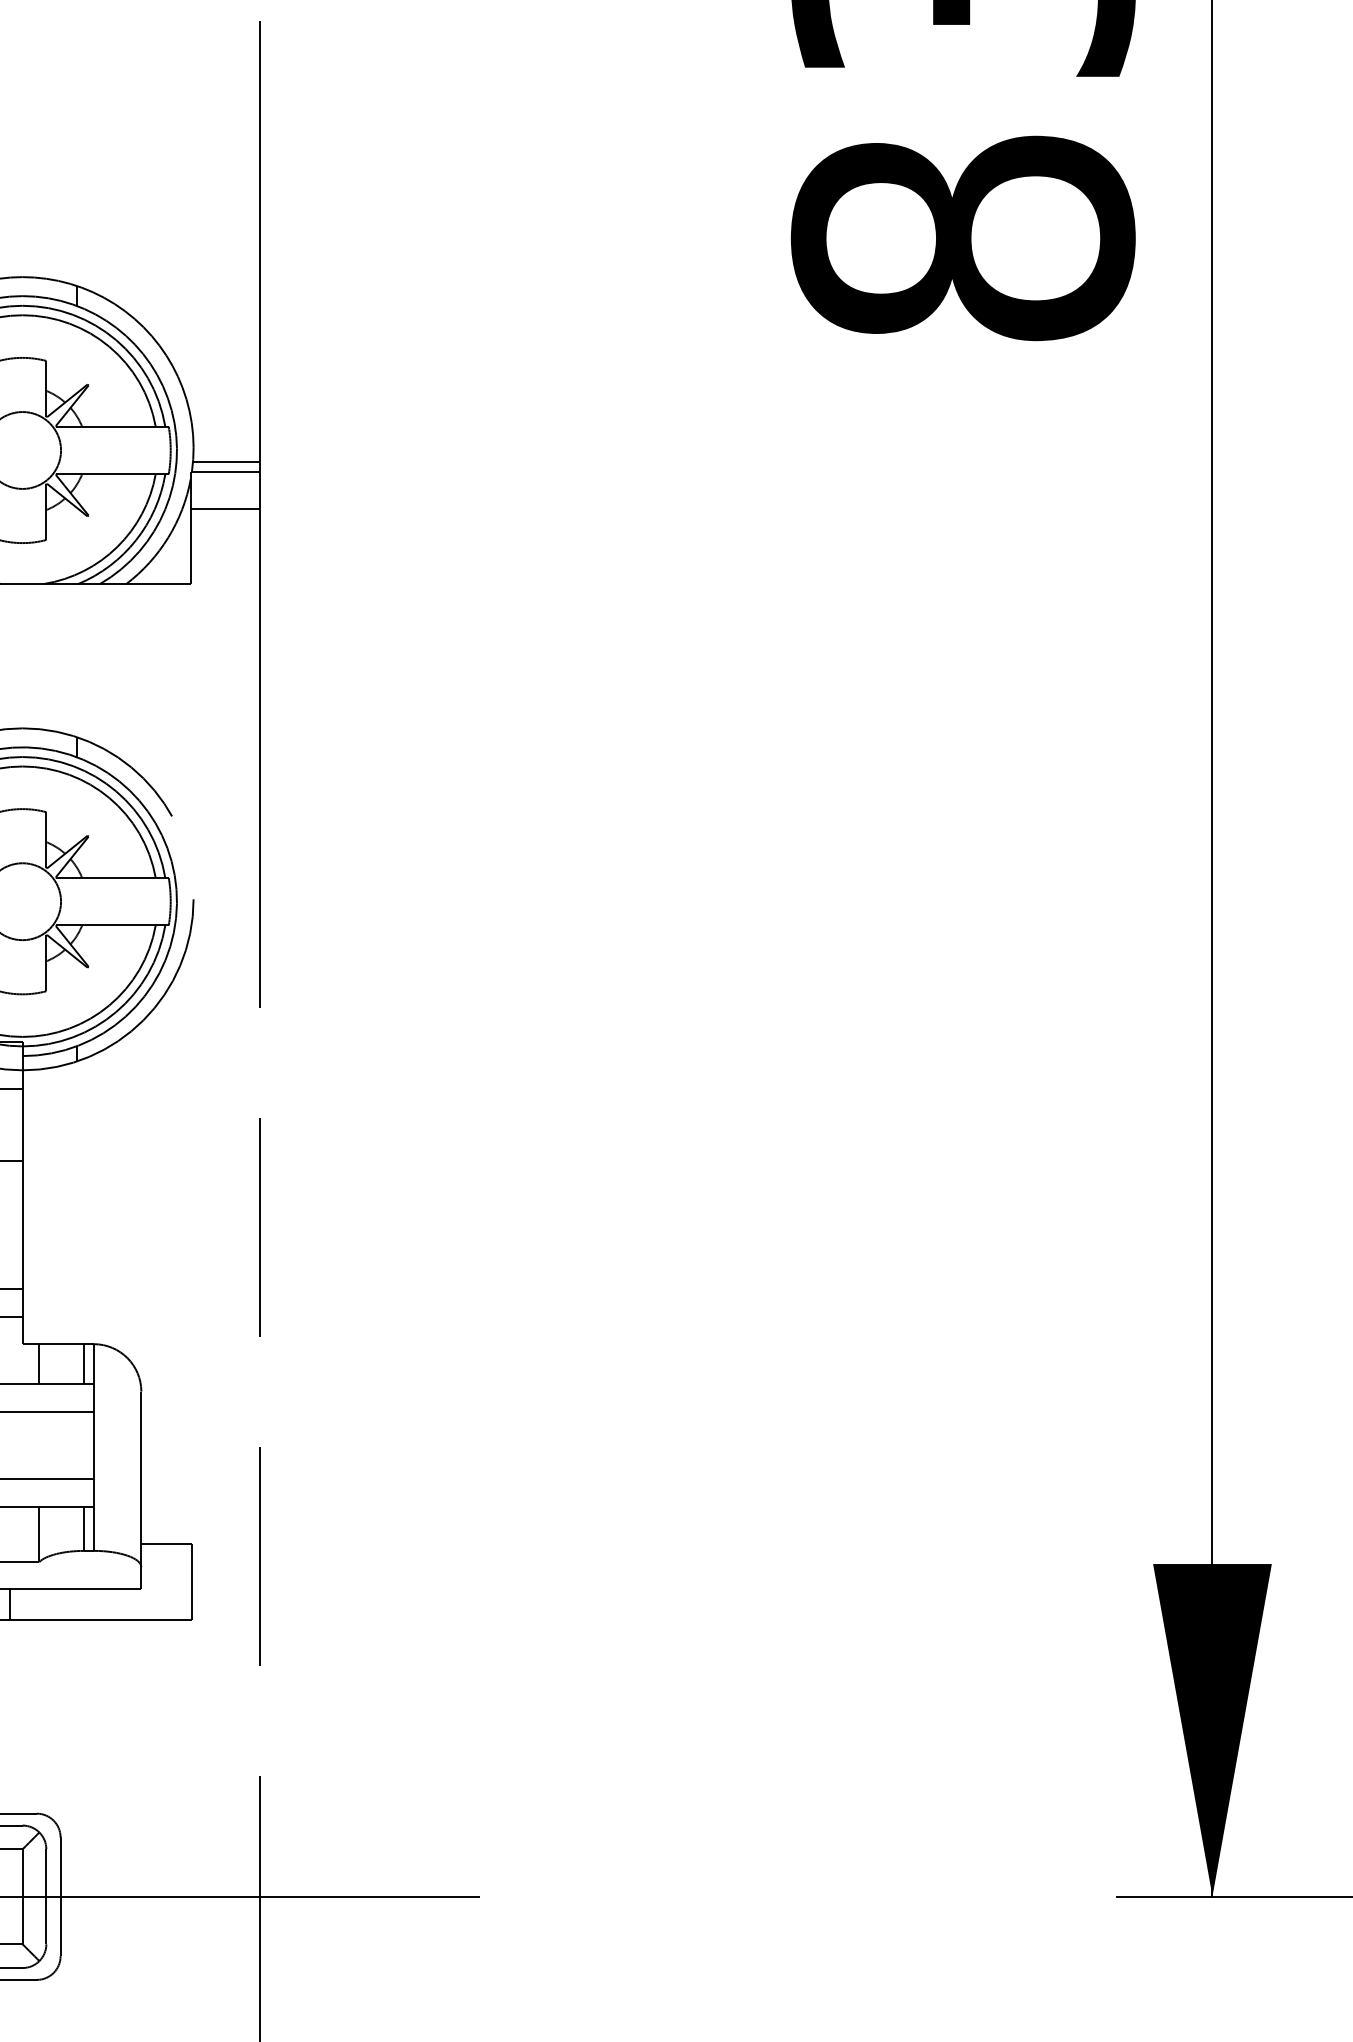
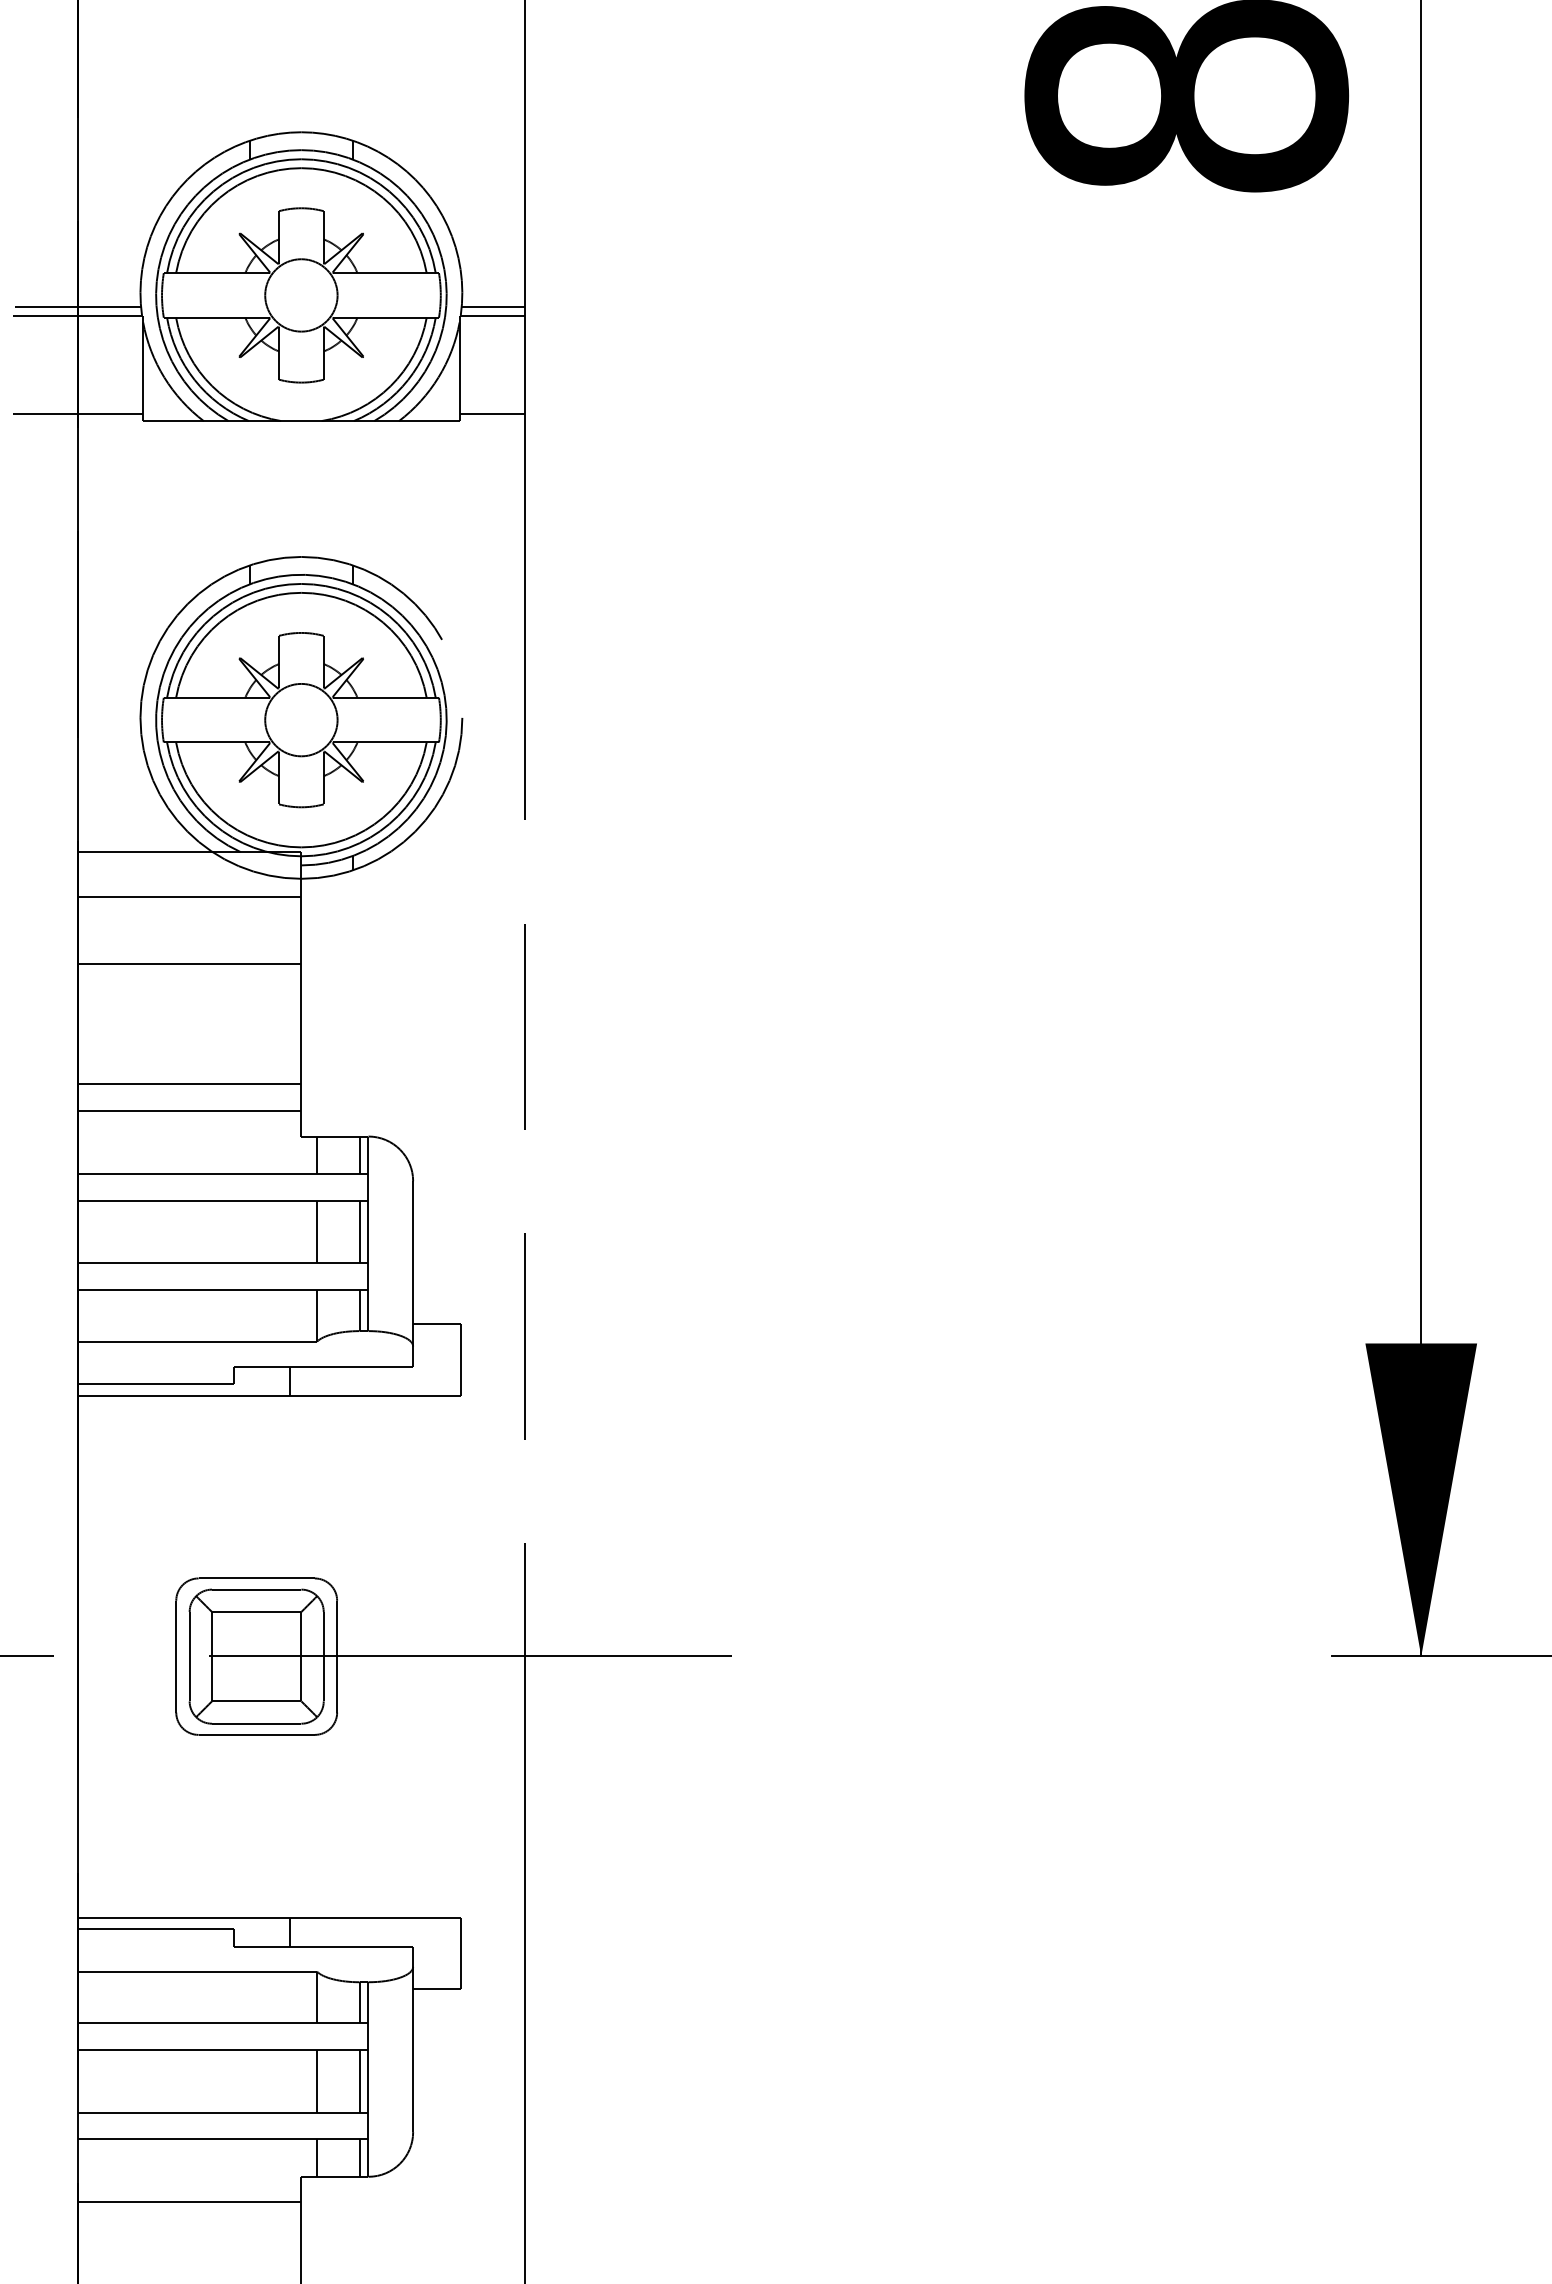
line: (224, 508) -> (491, 413), moved
line: (39, 1445) -> (317, 1231), added
line: (84, 1445) -> (359, 1231), added

